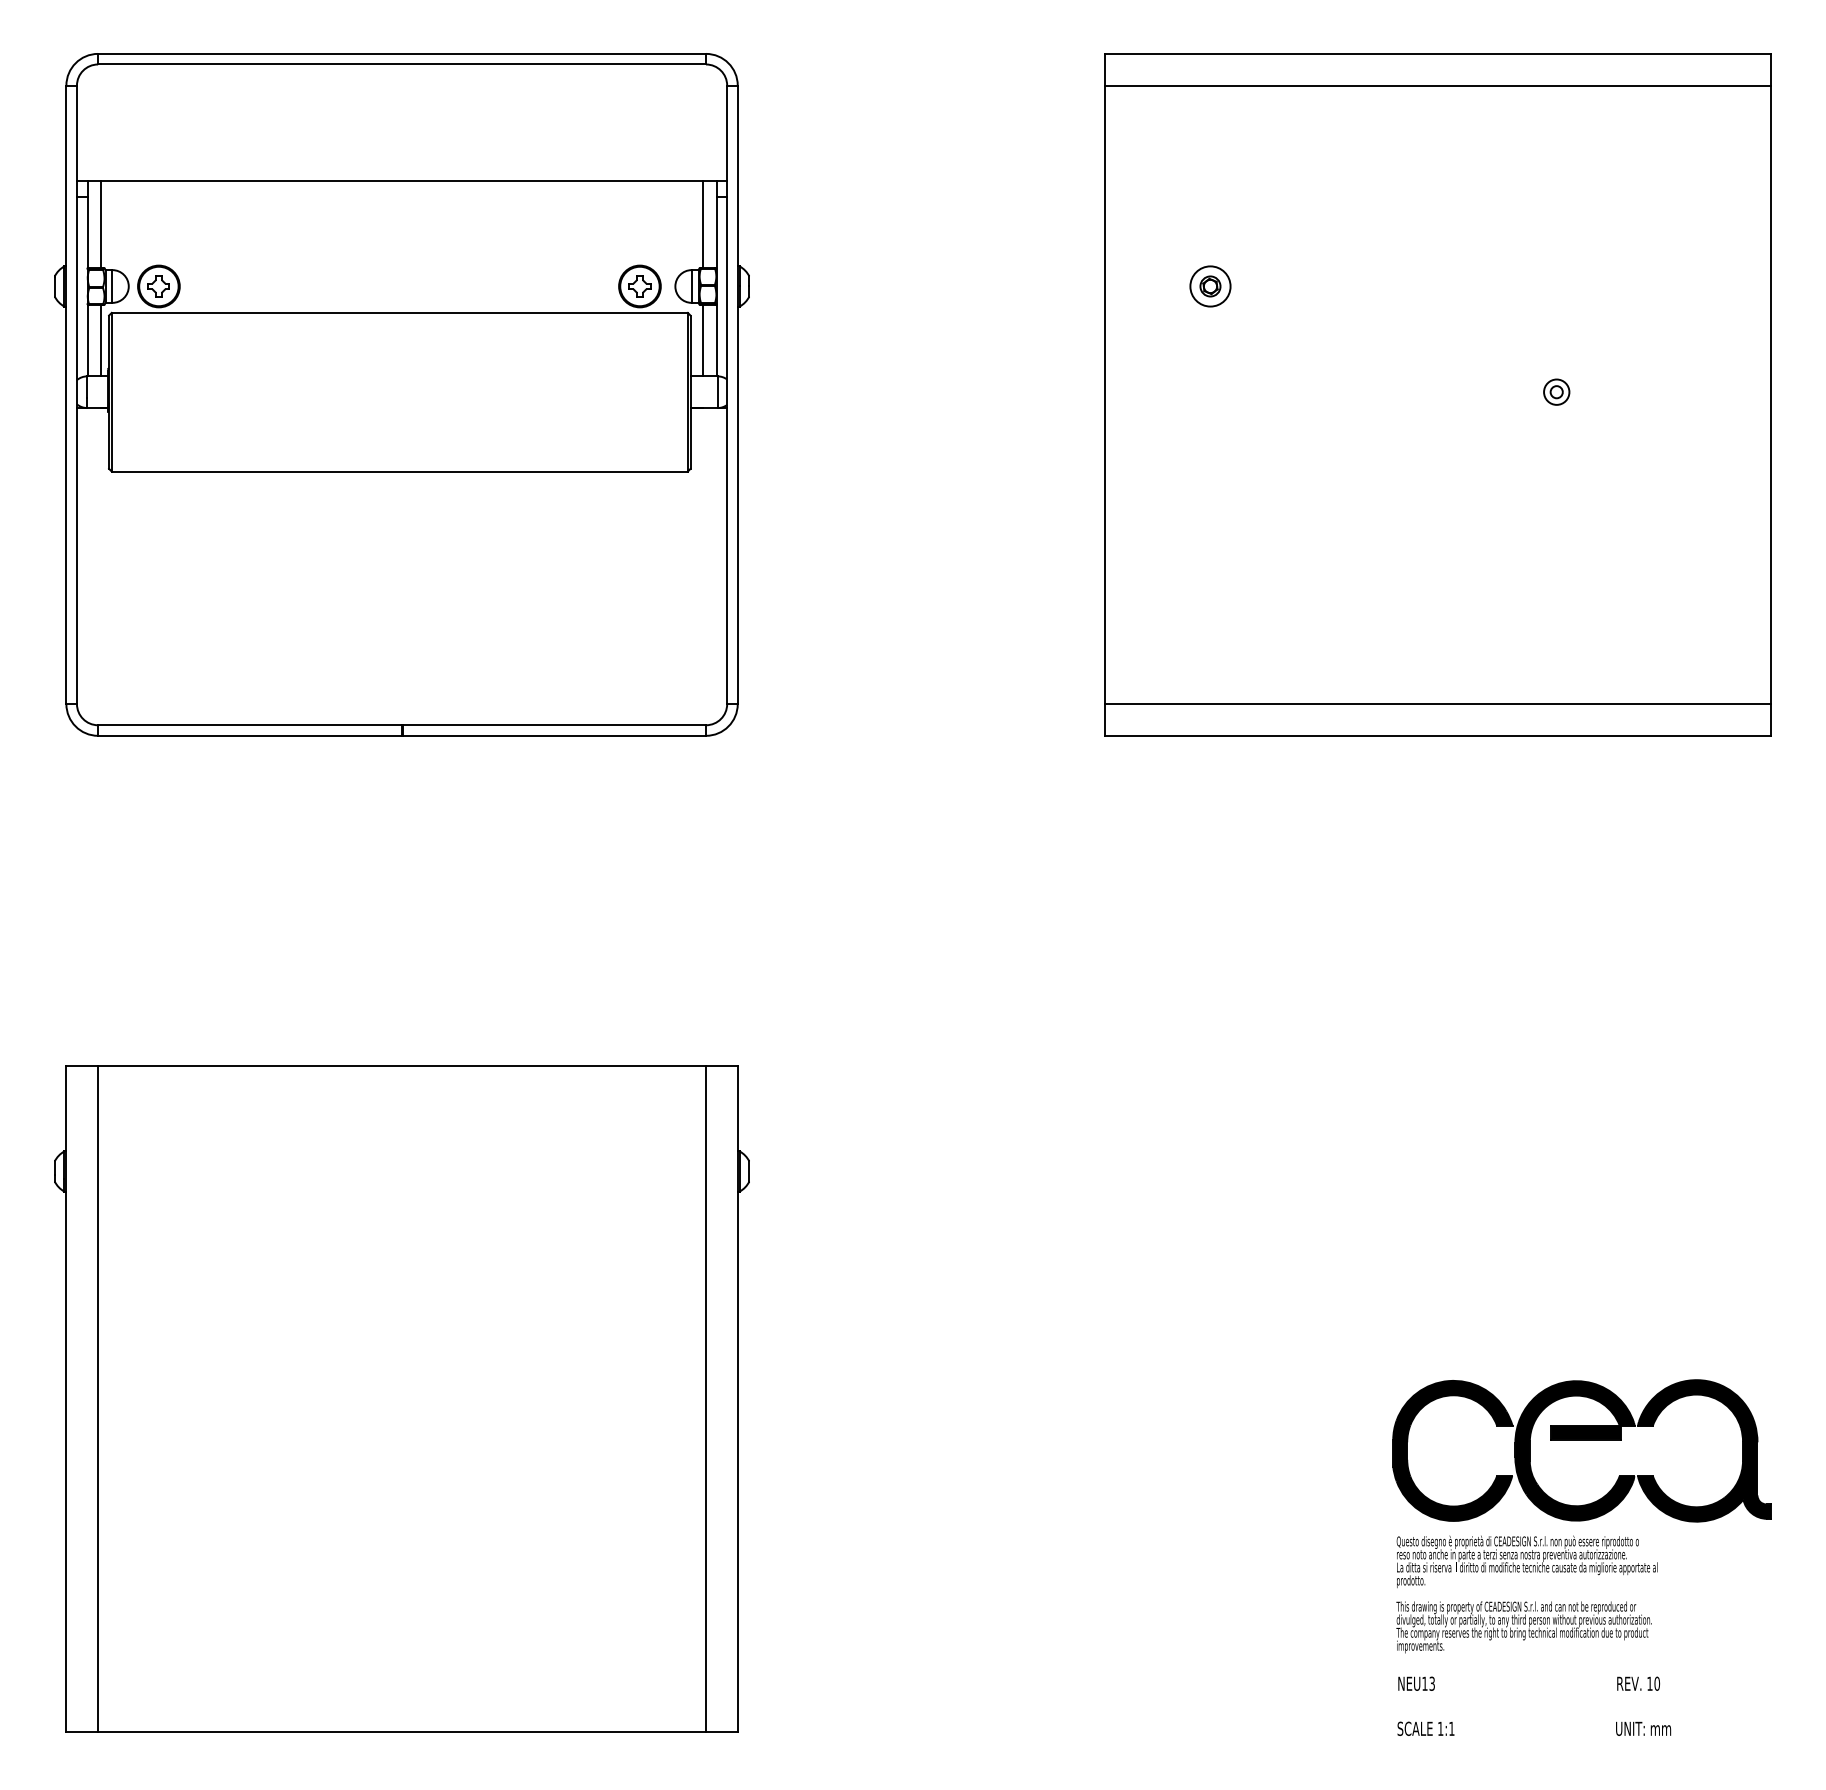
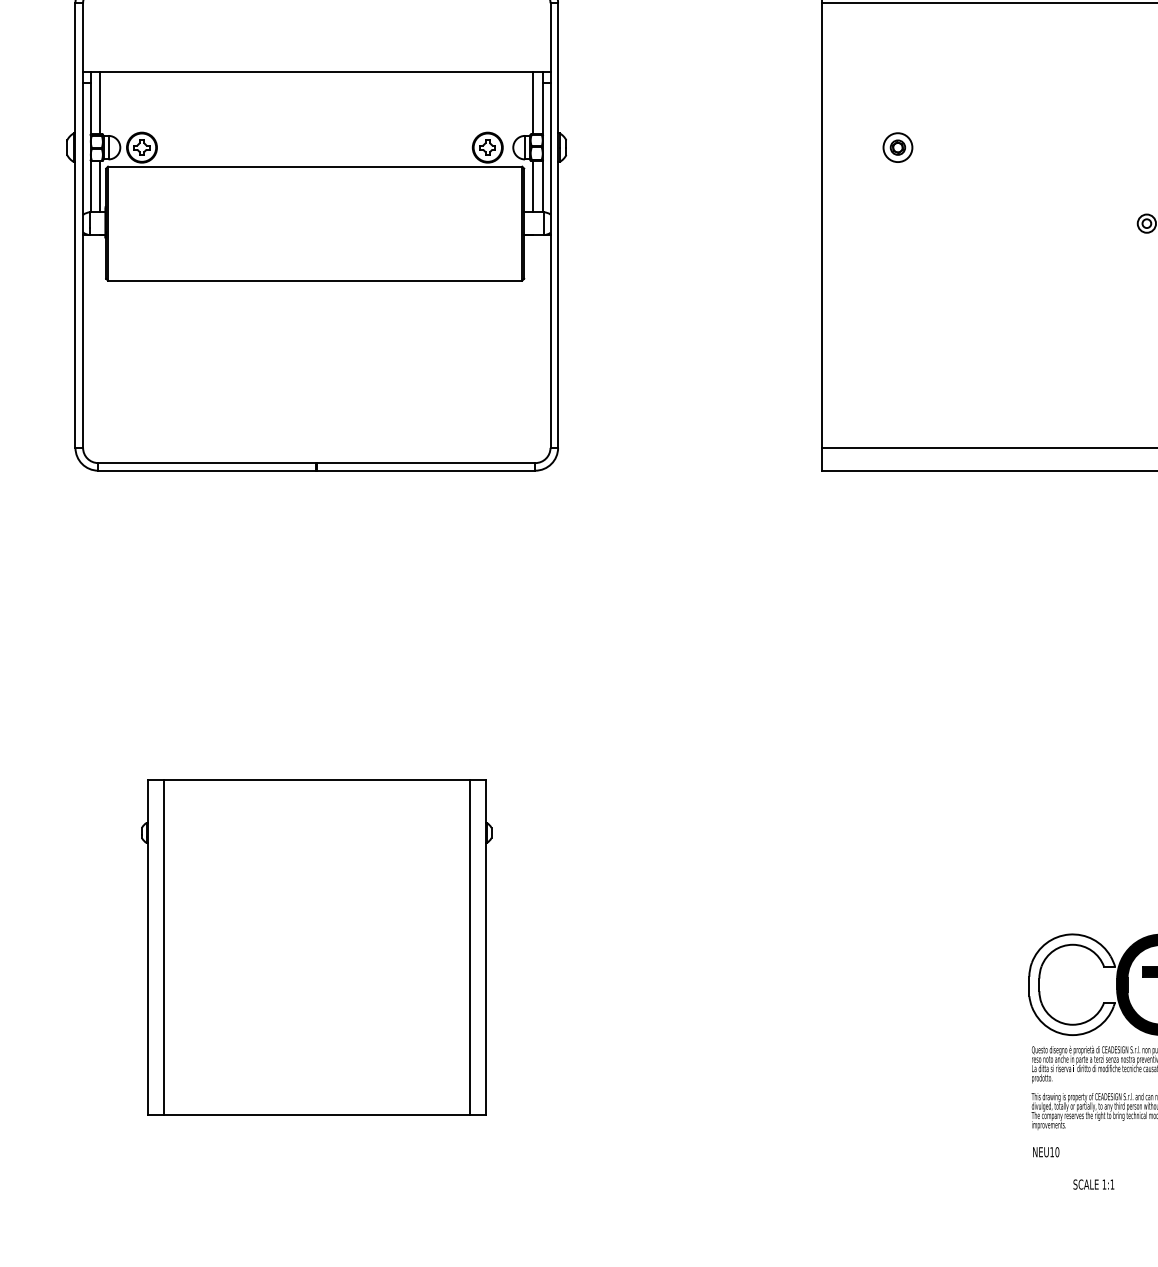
part: (401, 1398) -> (316, 947), size x0.7
fill: (1452, 1450) -> (1071, 984), removed
text: (1432, 1683) -> (1057, 1151), NEU13 -> NEU10
text: (1425, 1728) -> (1093, 1184), moved

